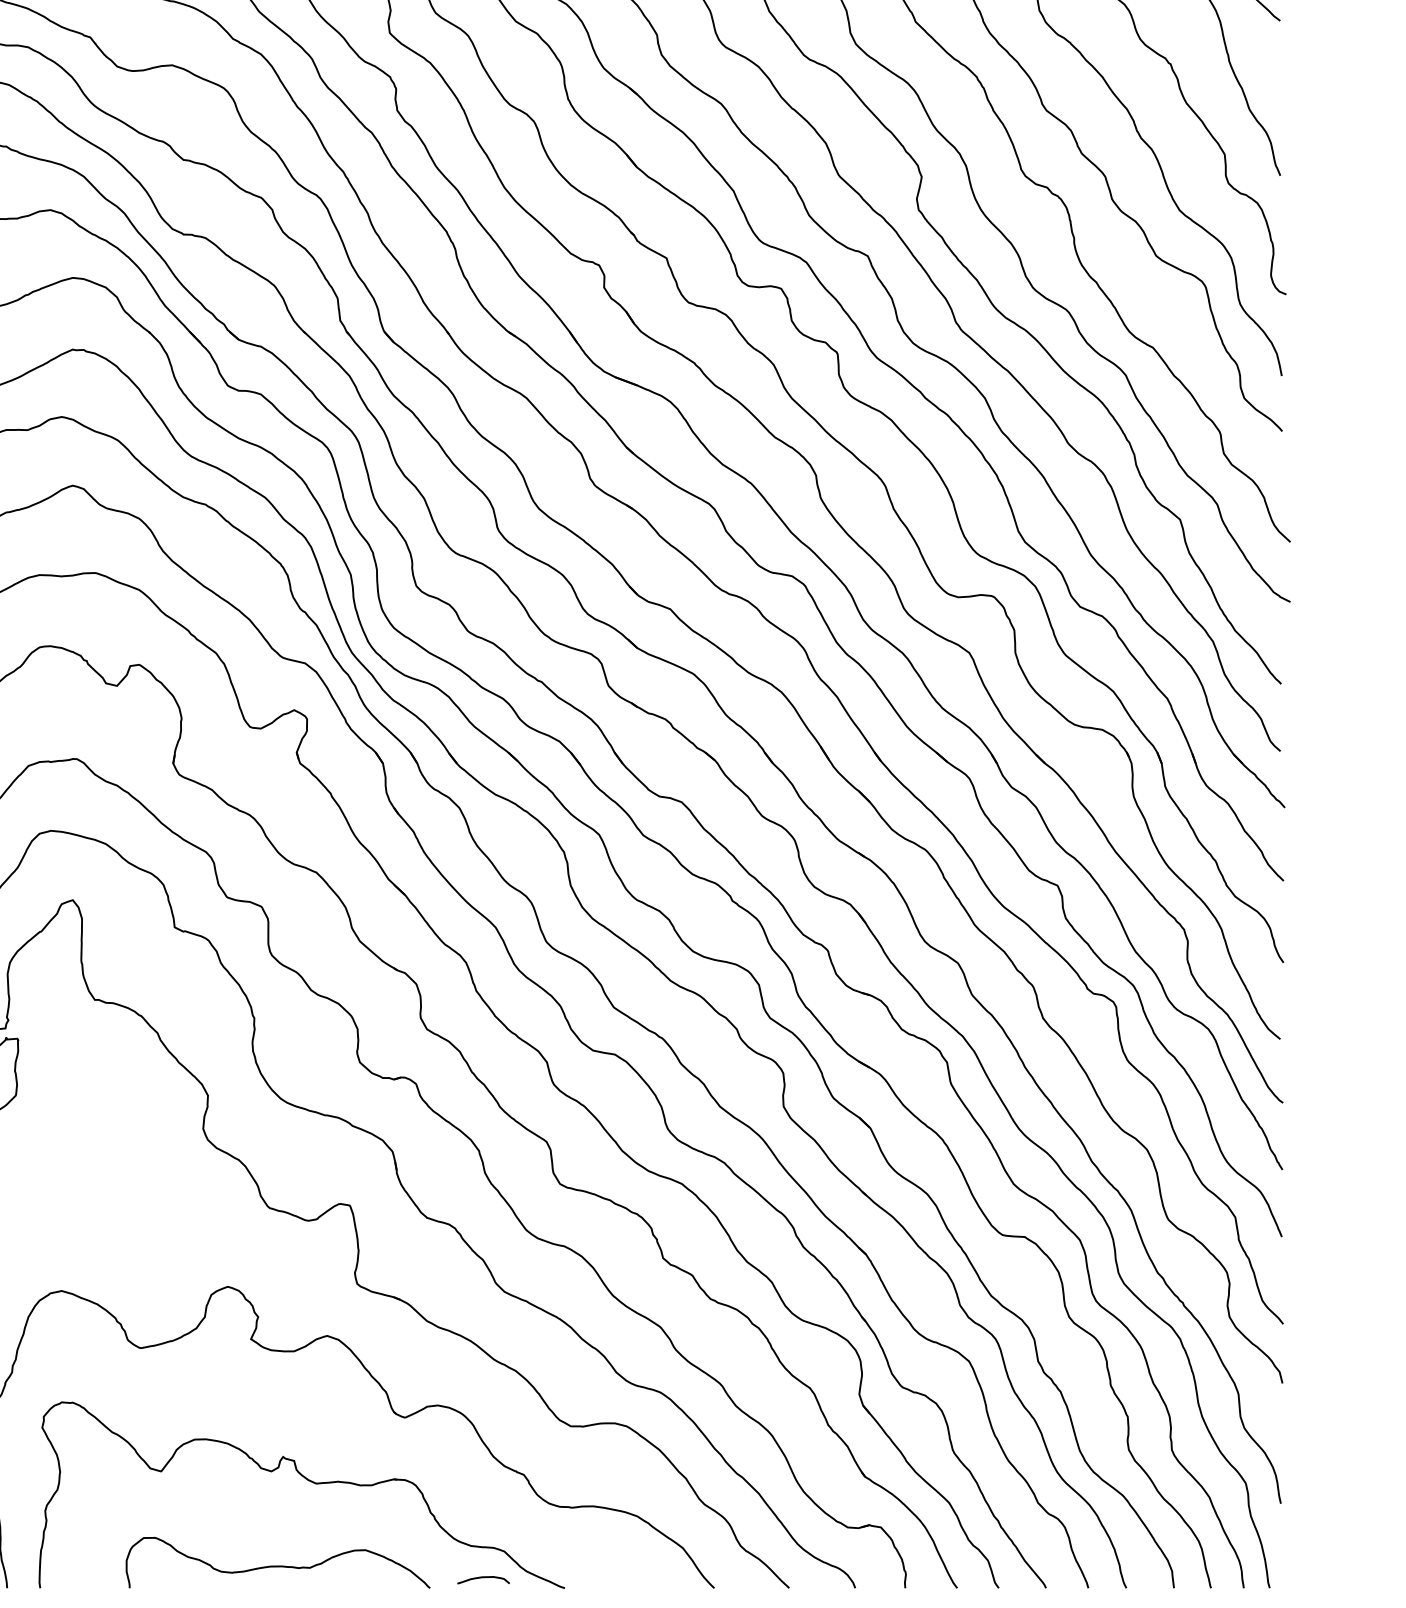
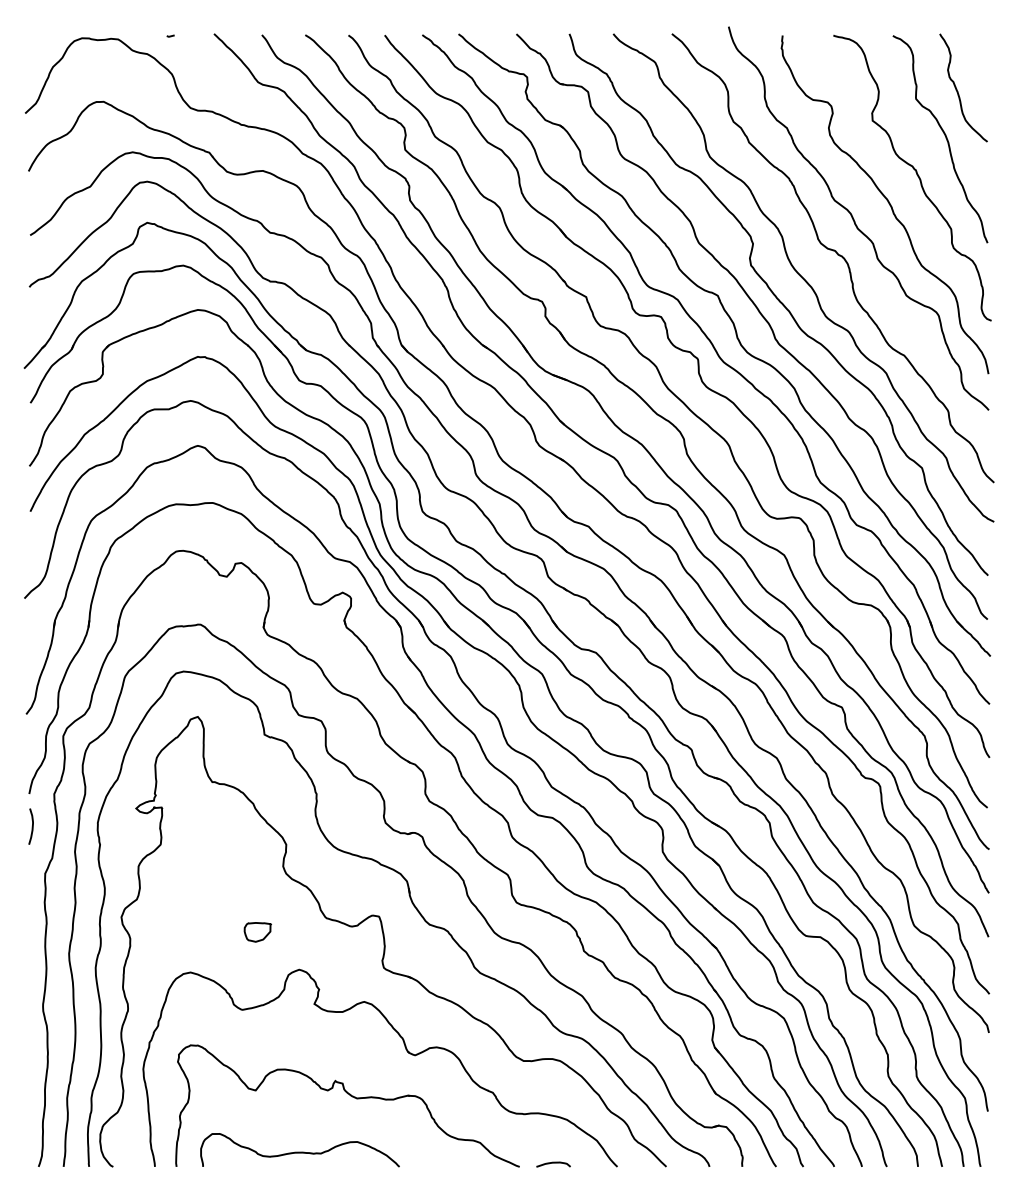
part: (163, 1229) -> (257, 932), added
curve: (277, 1564) -> (299, 1151), moved
curve: (483, 1578) -> (553, 1163), moved

